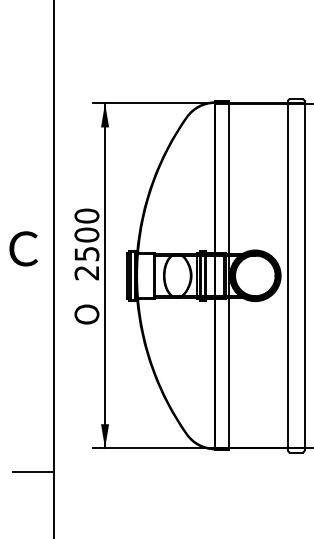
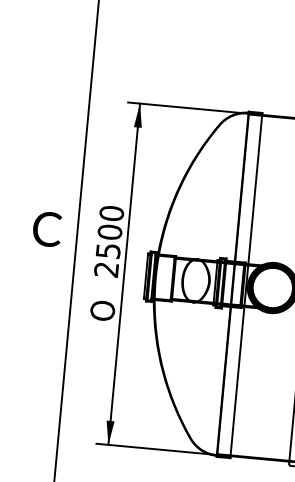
text: (23, 248) -> (47, 228), moved
line: (33, 471) -> (35, 461), removed

